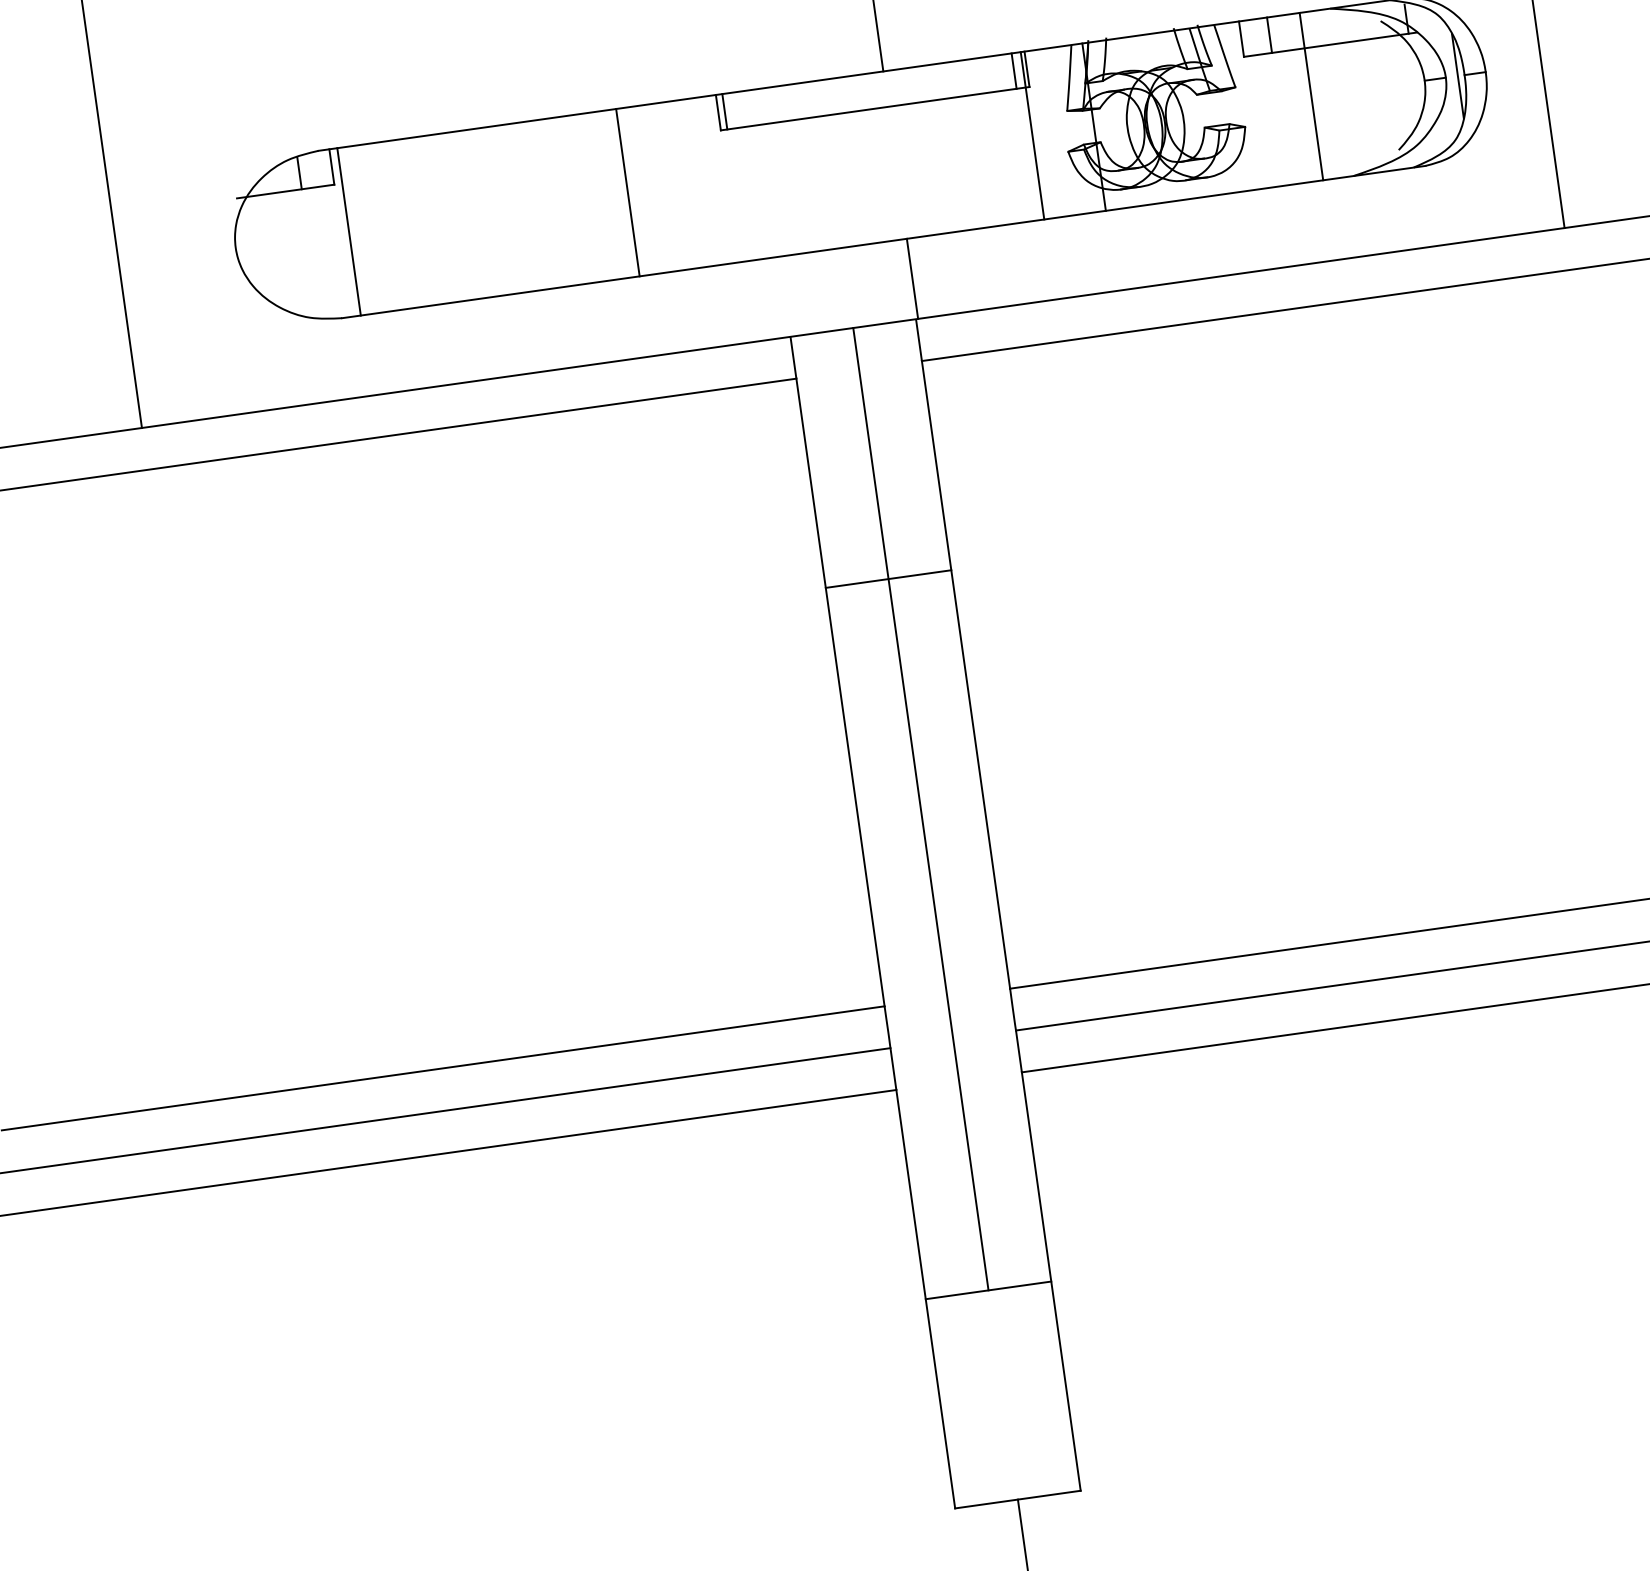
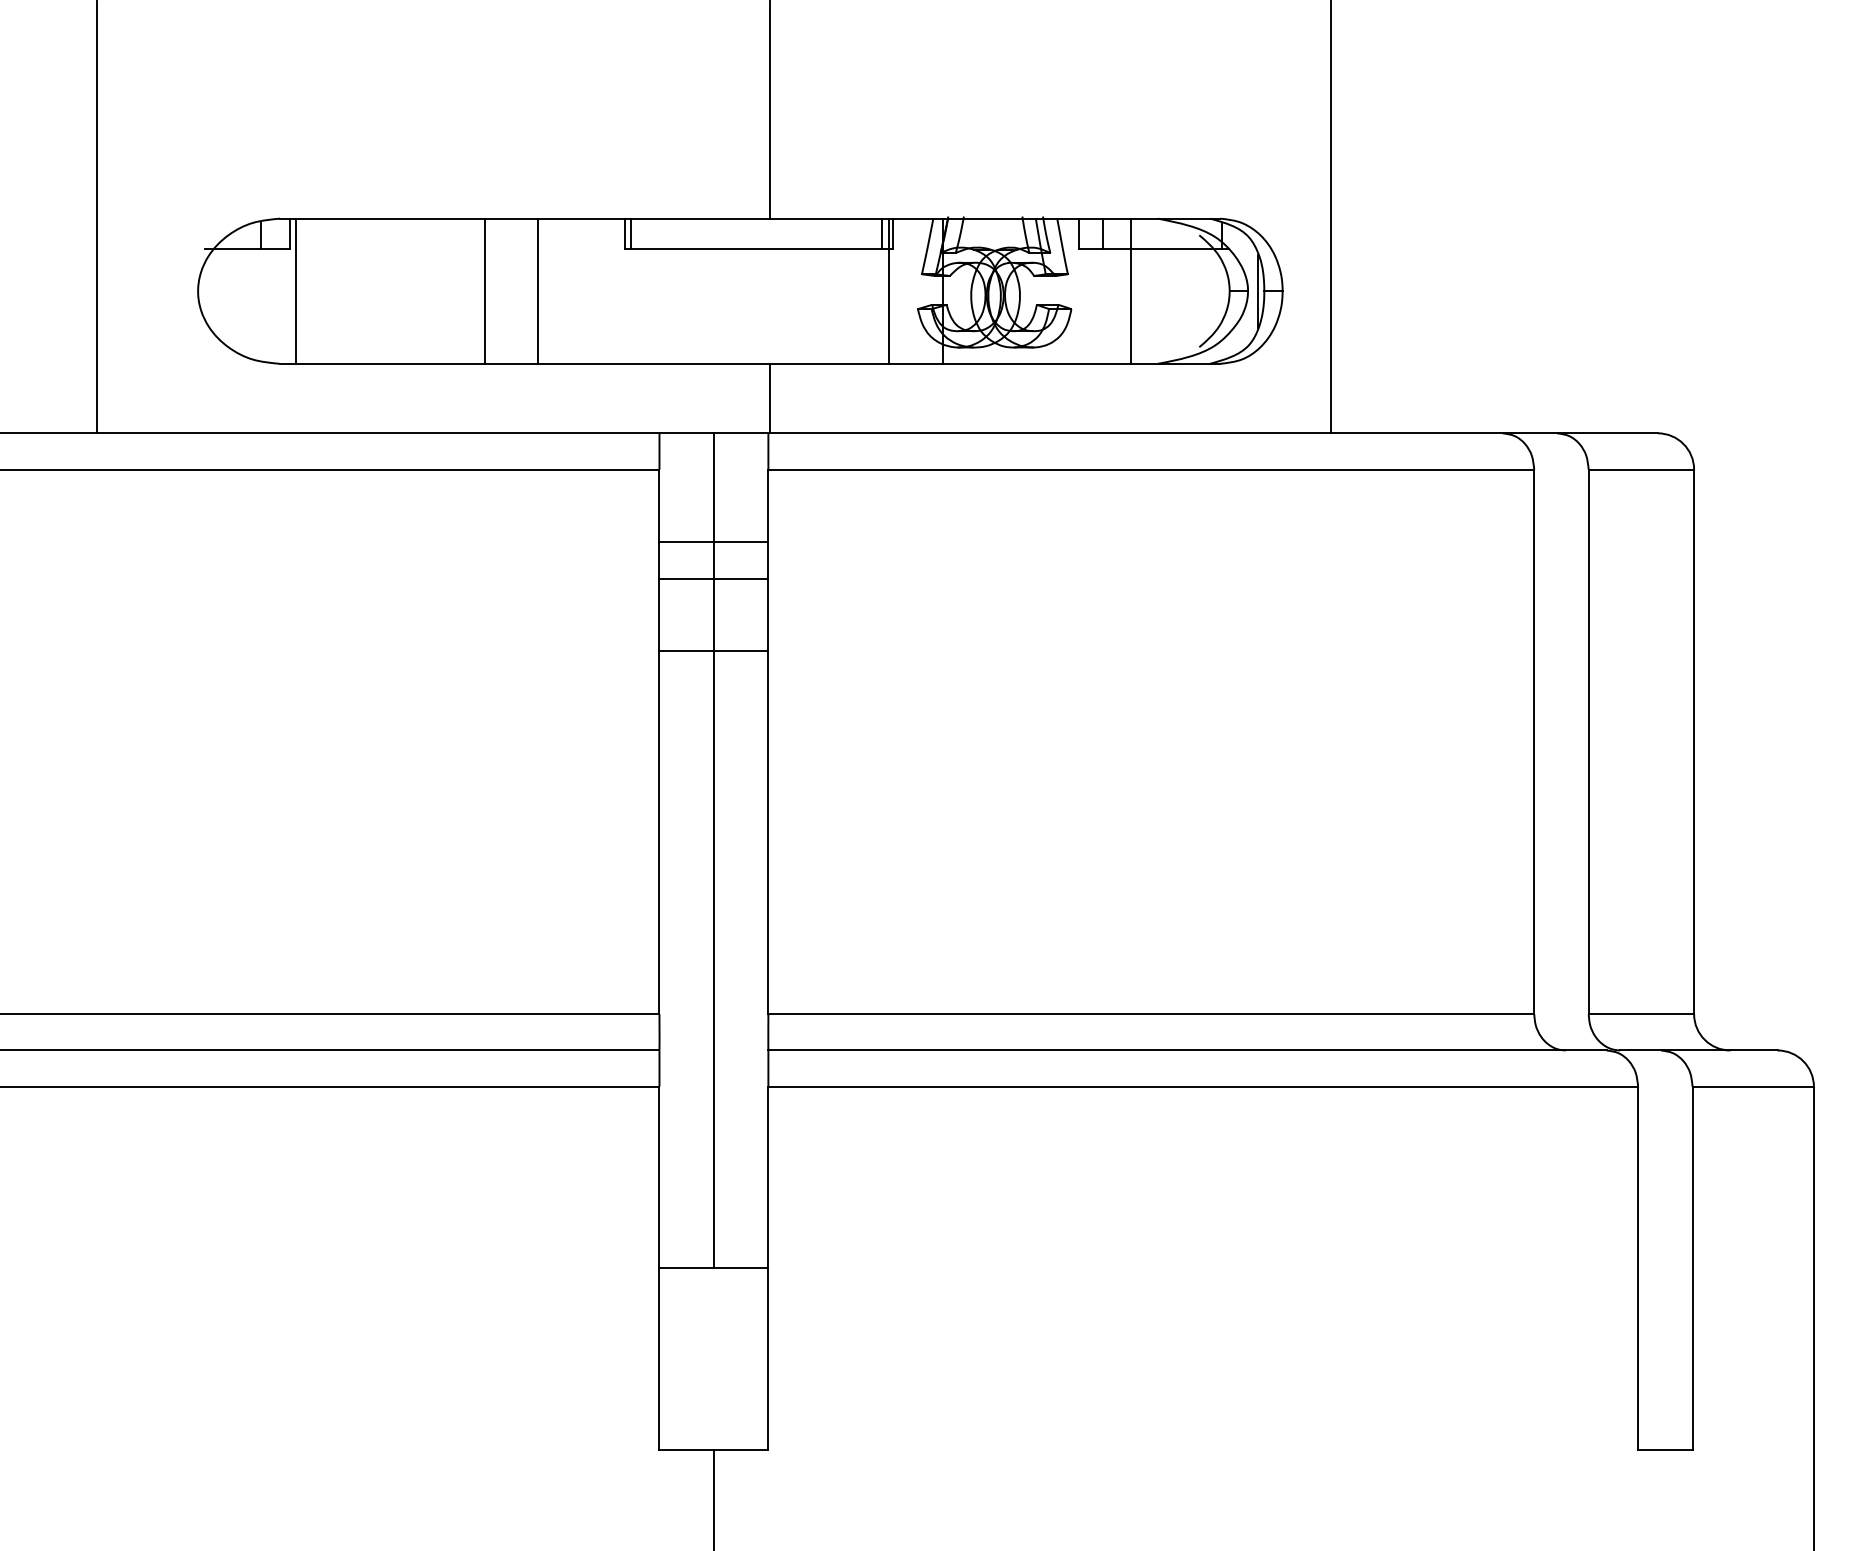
line: (565, 200) -> (484, 290), added
line: (870, 453) -> (713, 542), added
line: (876, 495) -> (713, 578), added

